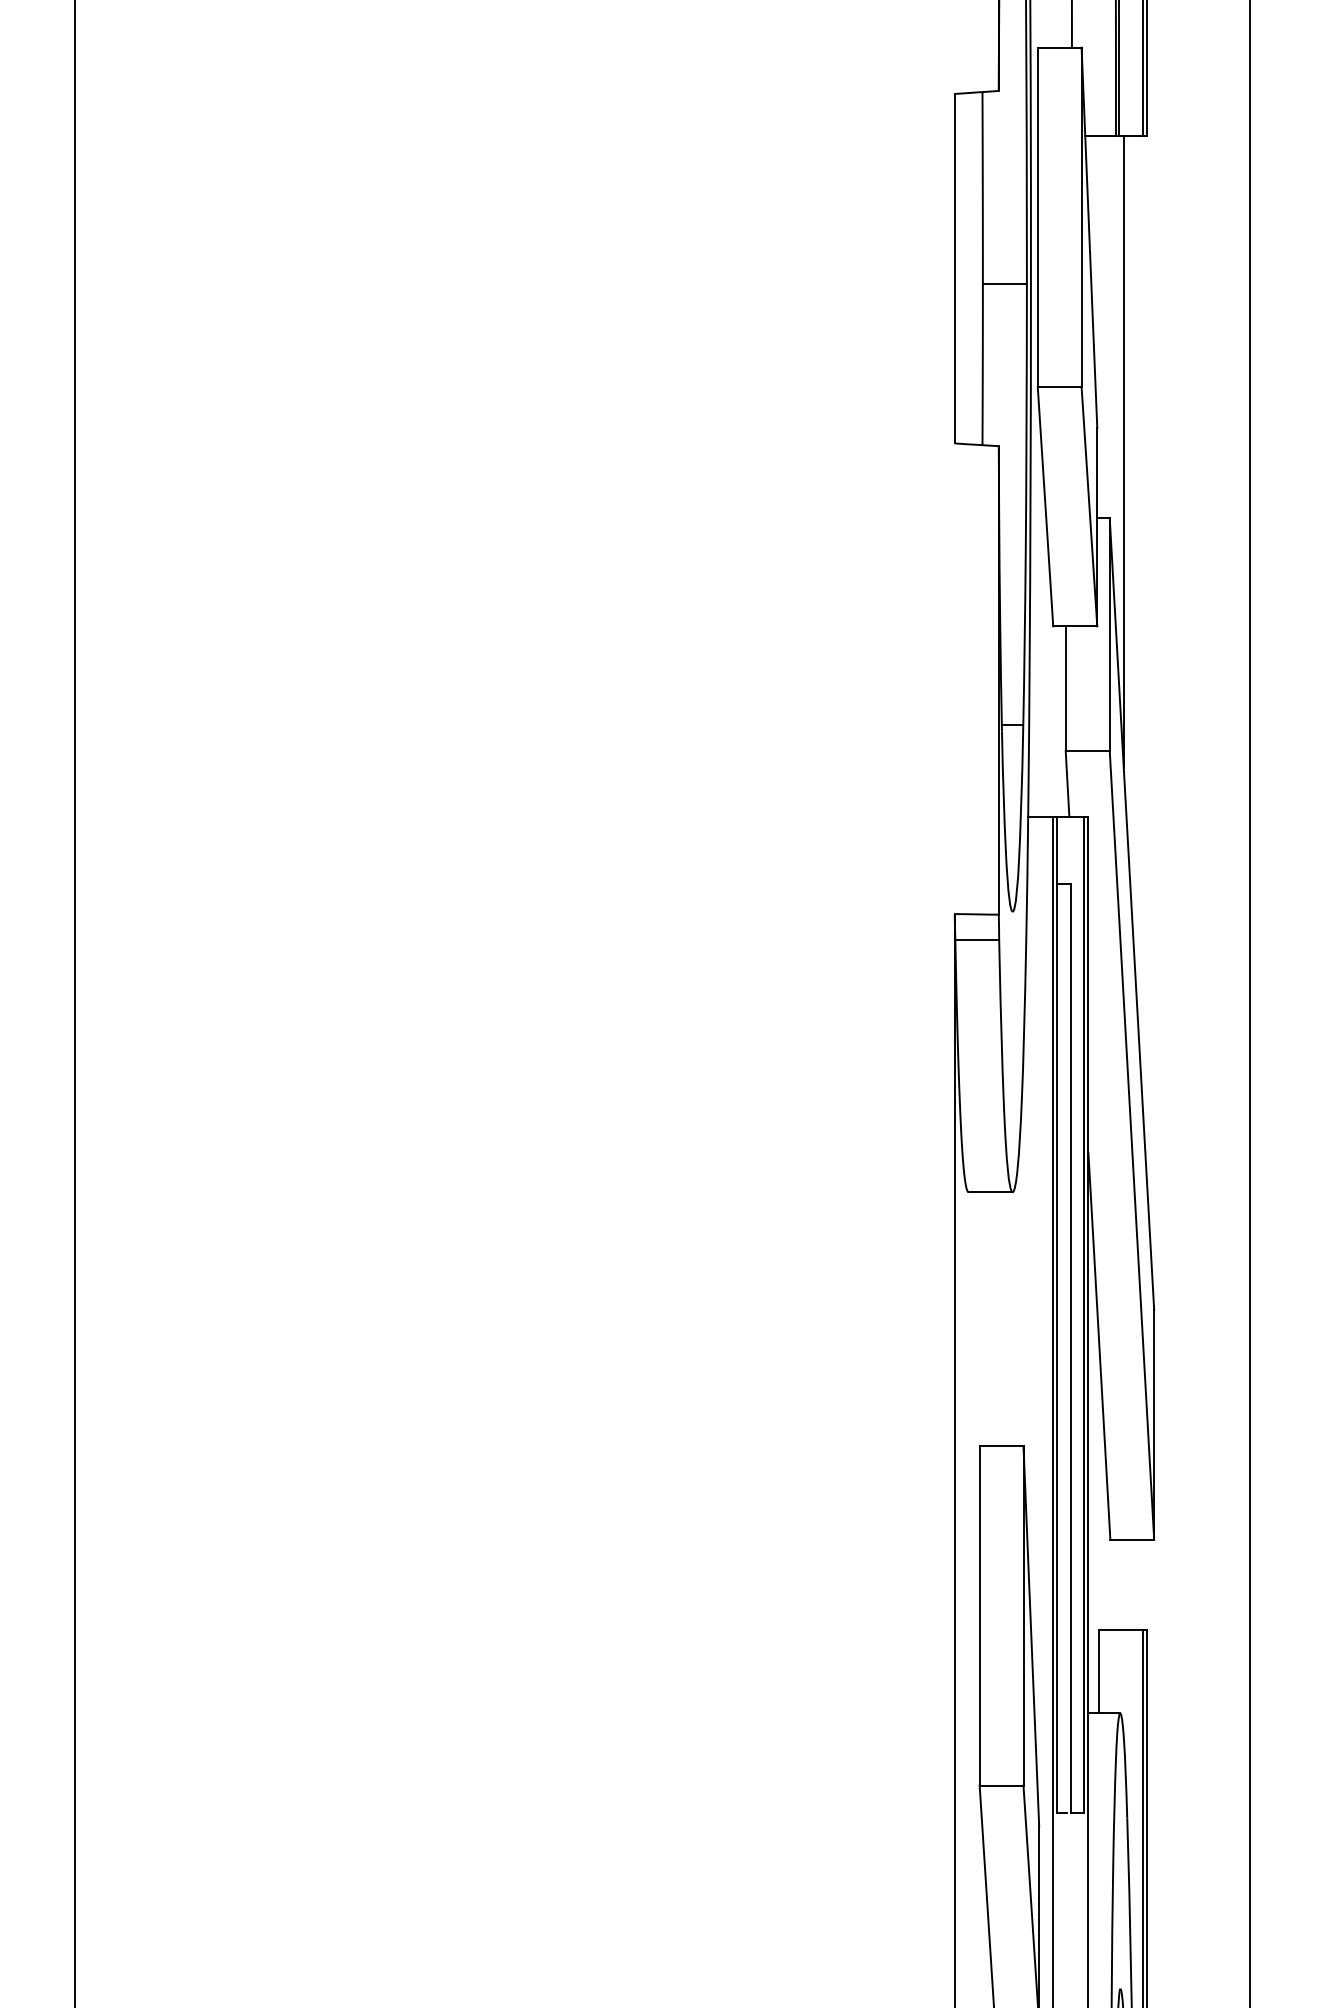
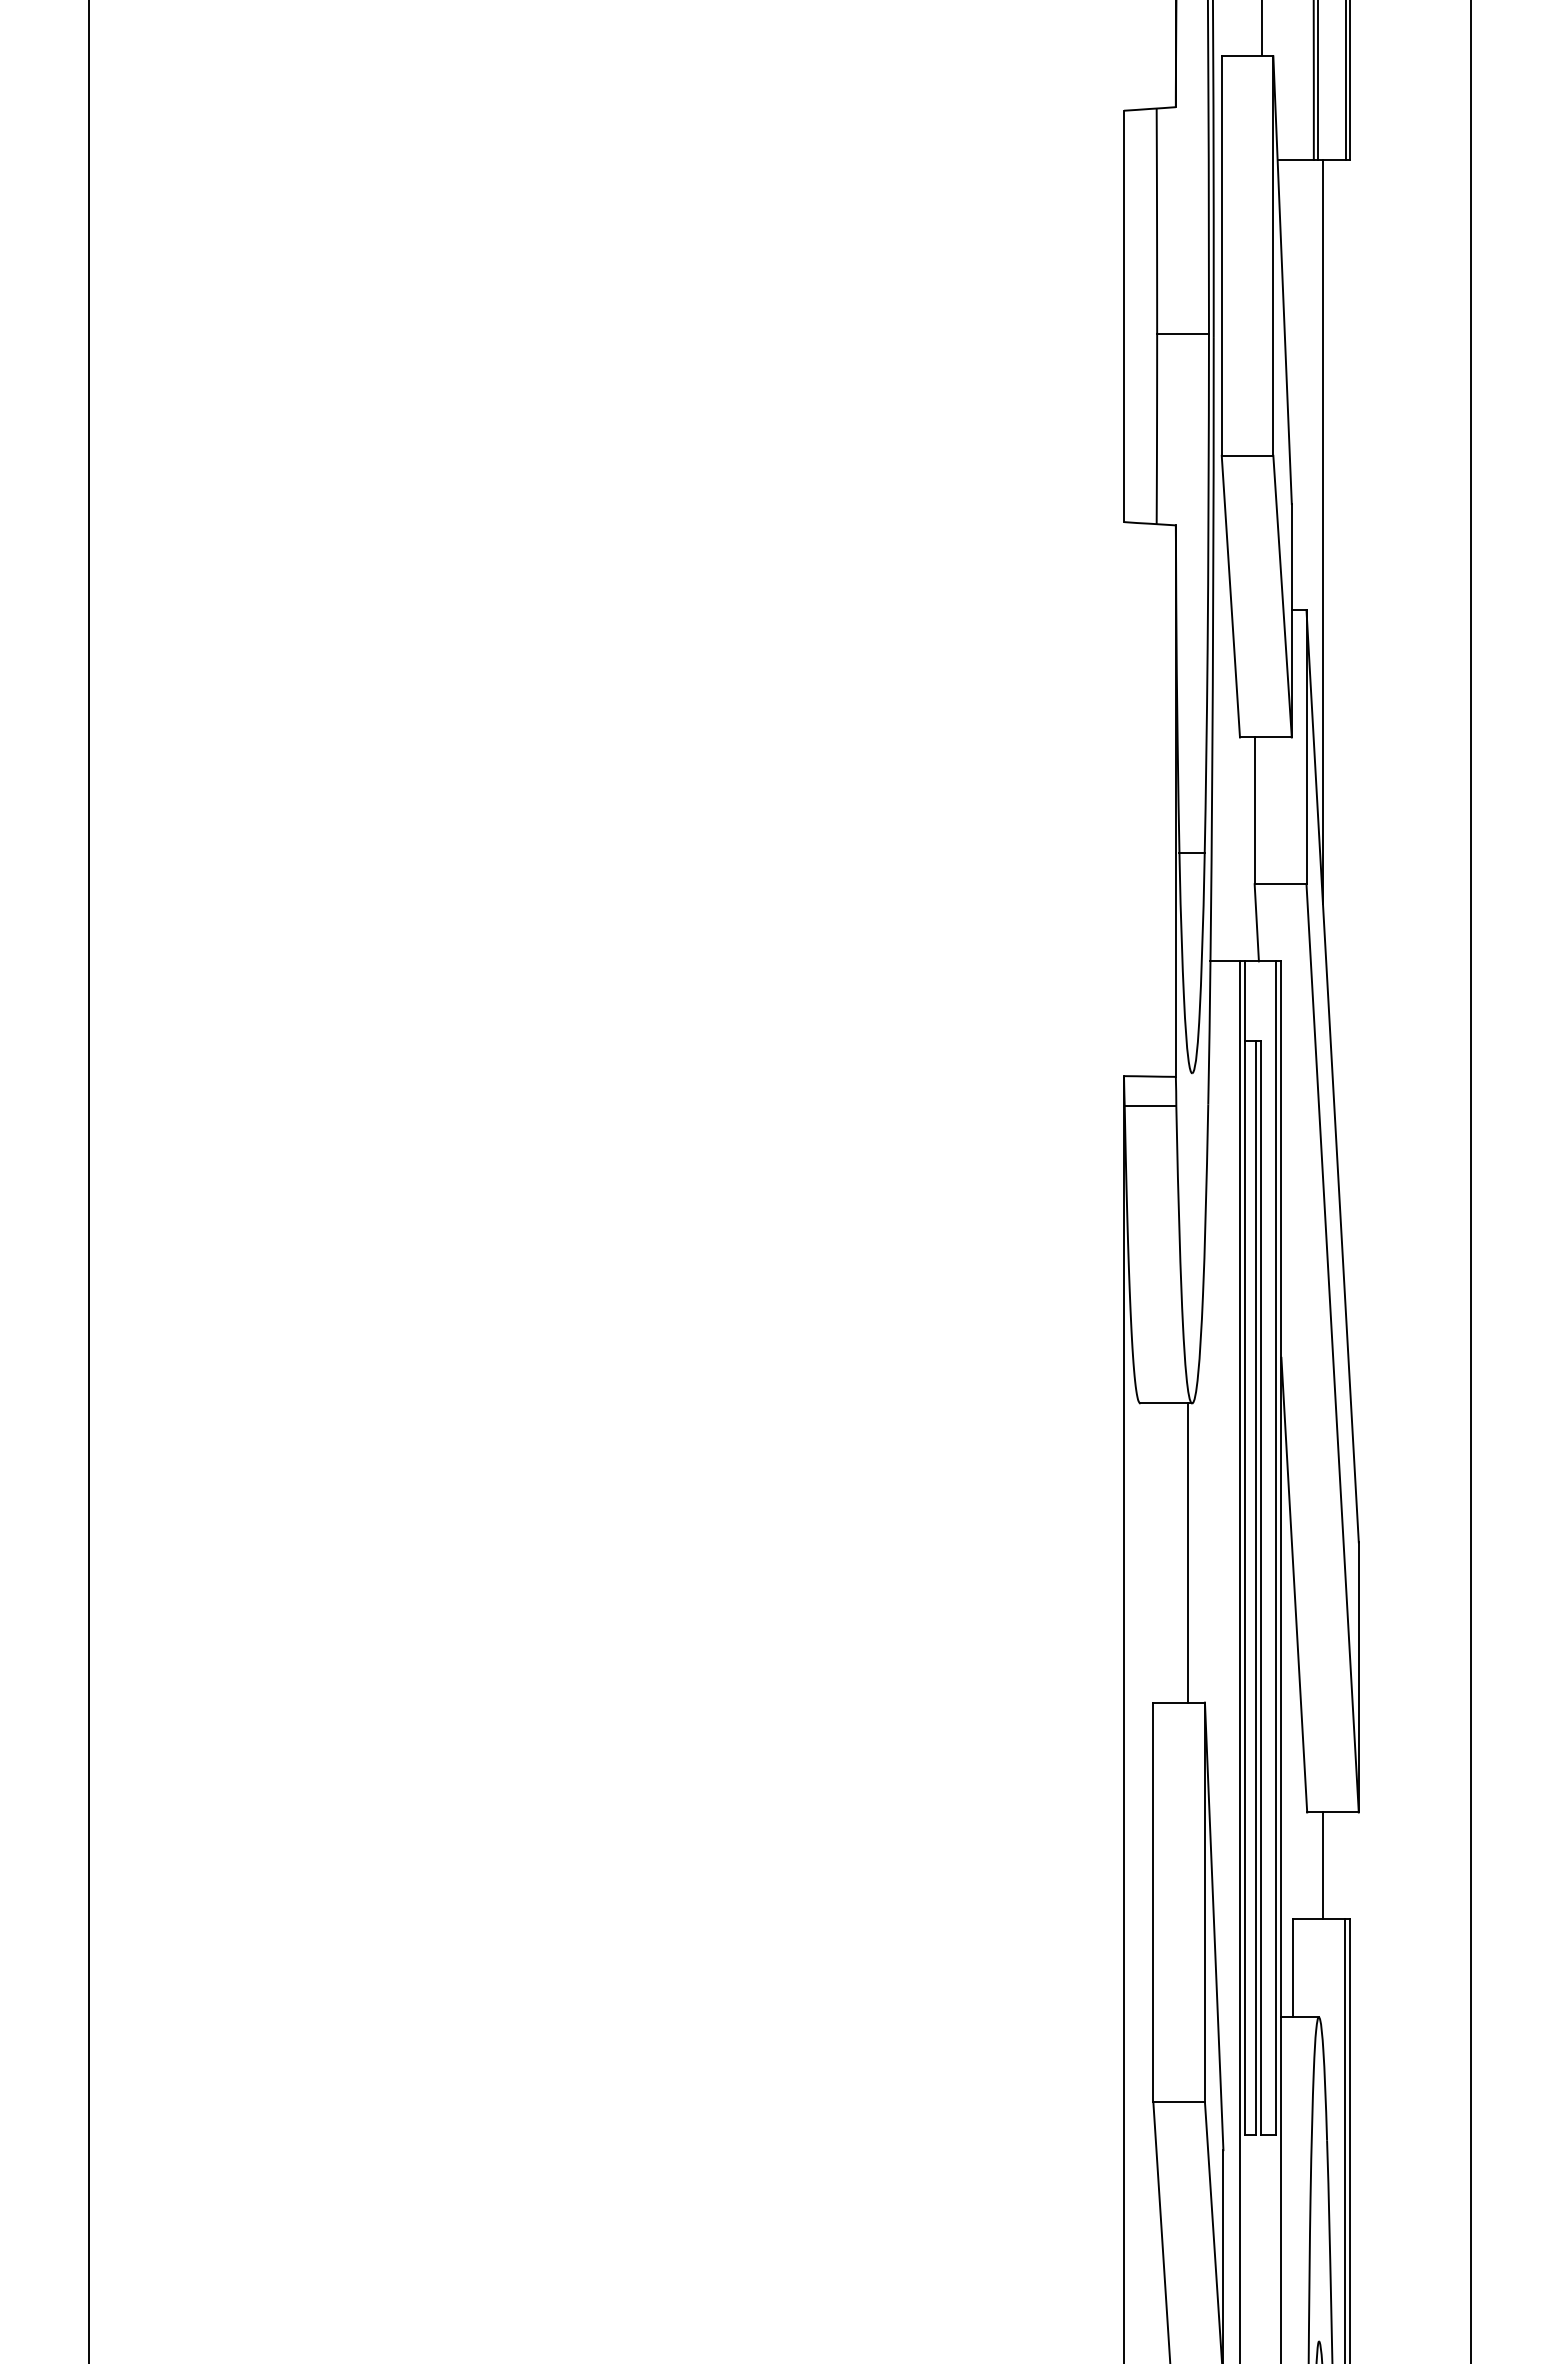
line: (1009, 1318) -> (1188, 1552), added
line: (1067, 1348) -> (1256, 1587), added
line: (1124, 1584) -> (1323, 1865), added

